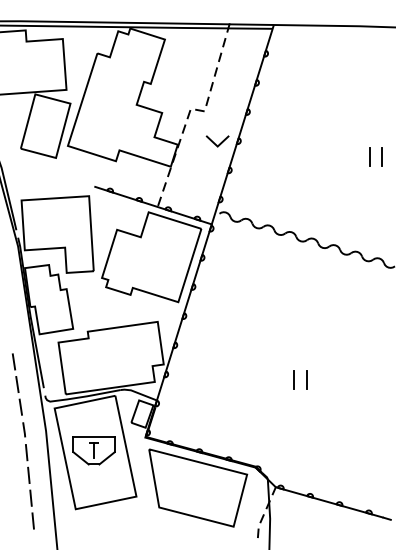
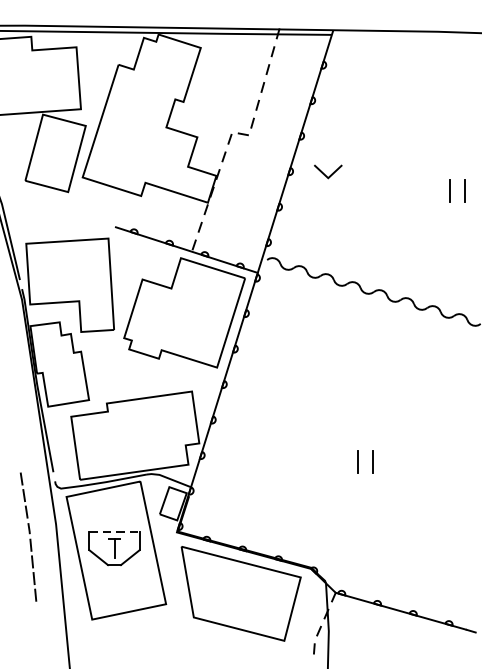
line: (215, 143) -> (325, 174), moved
line: (94, 437) -> (115, 532), solid -> dashed
part: (23, 441) -> (28, 537), size x0.6

